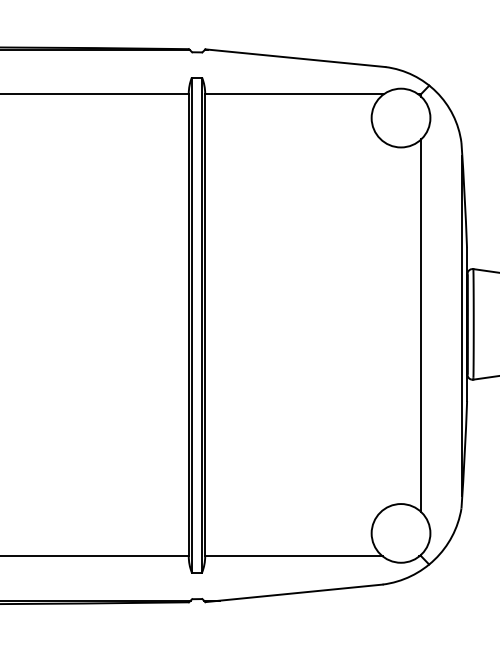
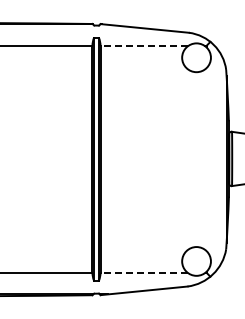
line: (294, 93) -> (144, 45), solid -> dashed
line: (421, 325) -> (206, 159), removed
line: (294, 555) -> (144, 272), solid -> dashed

